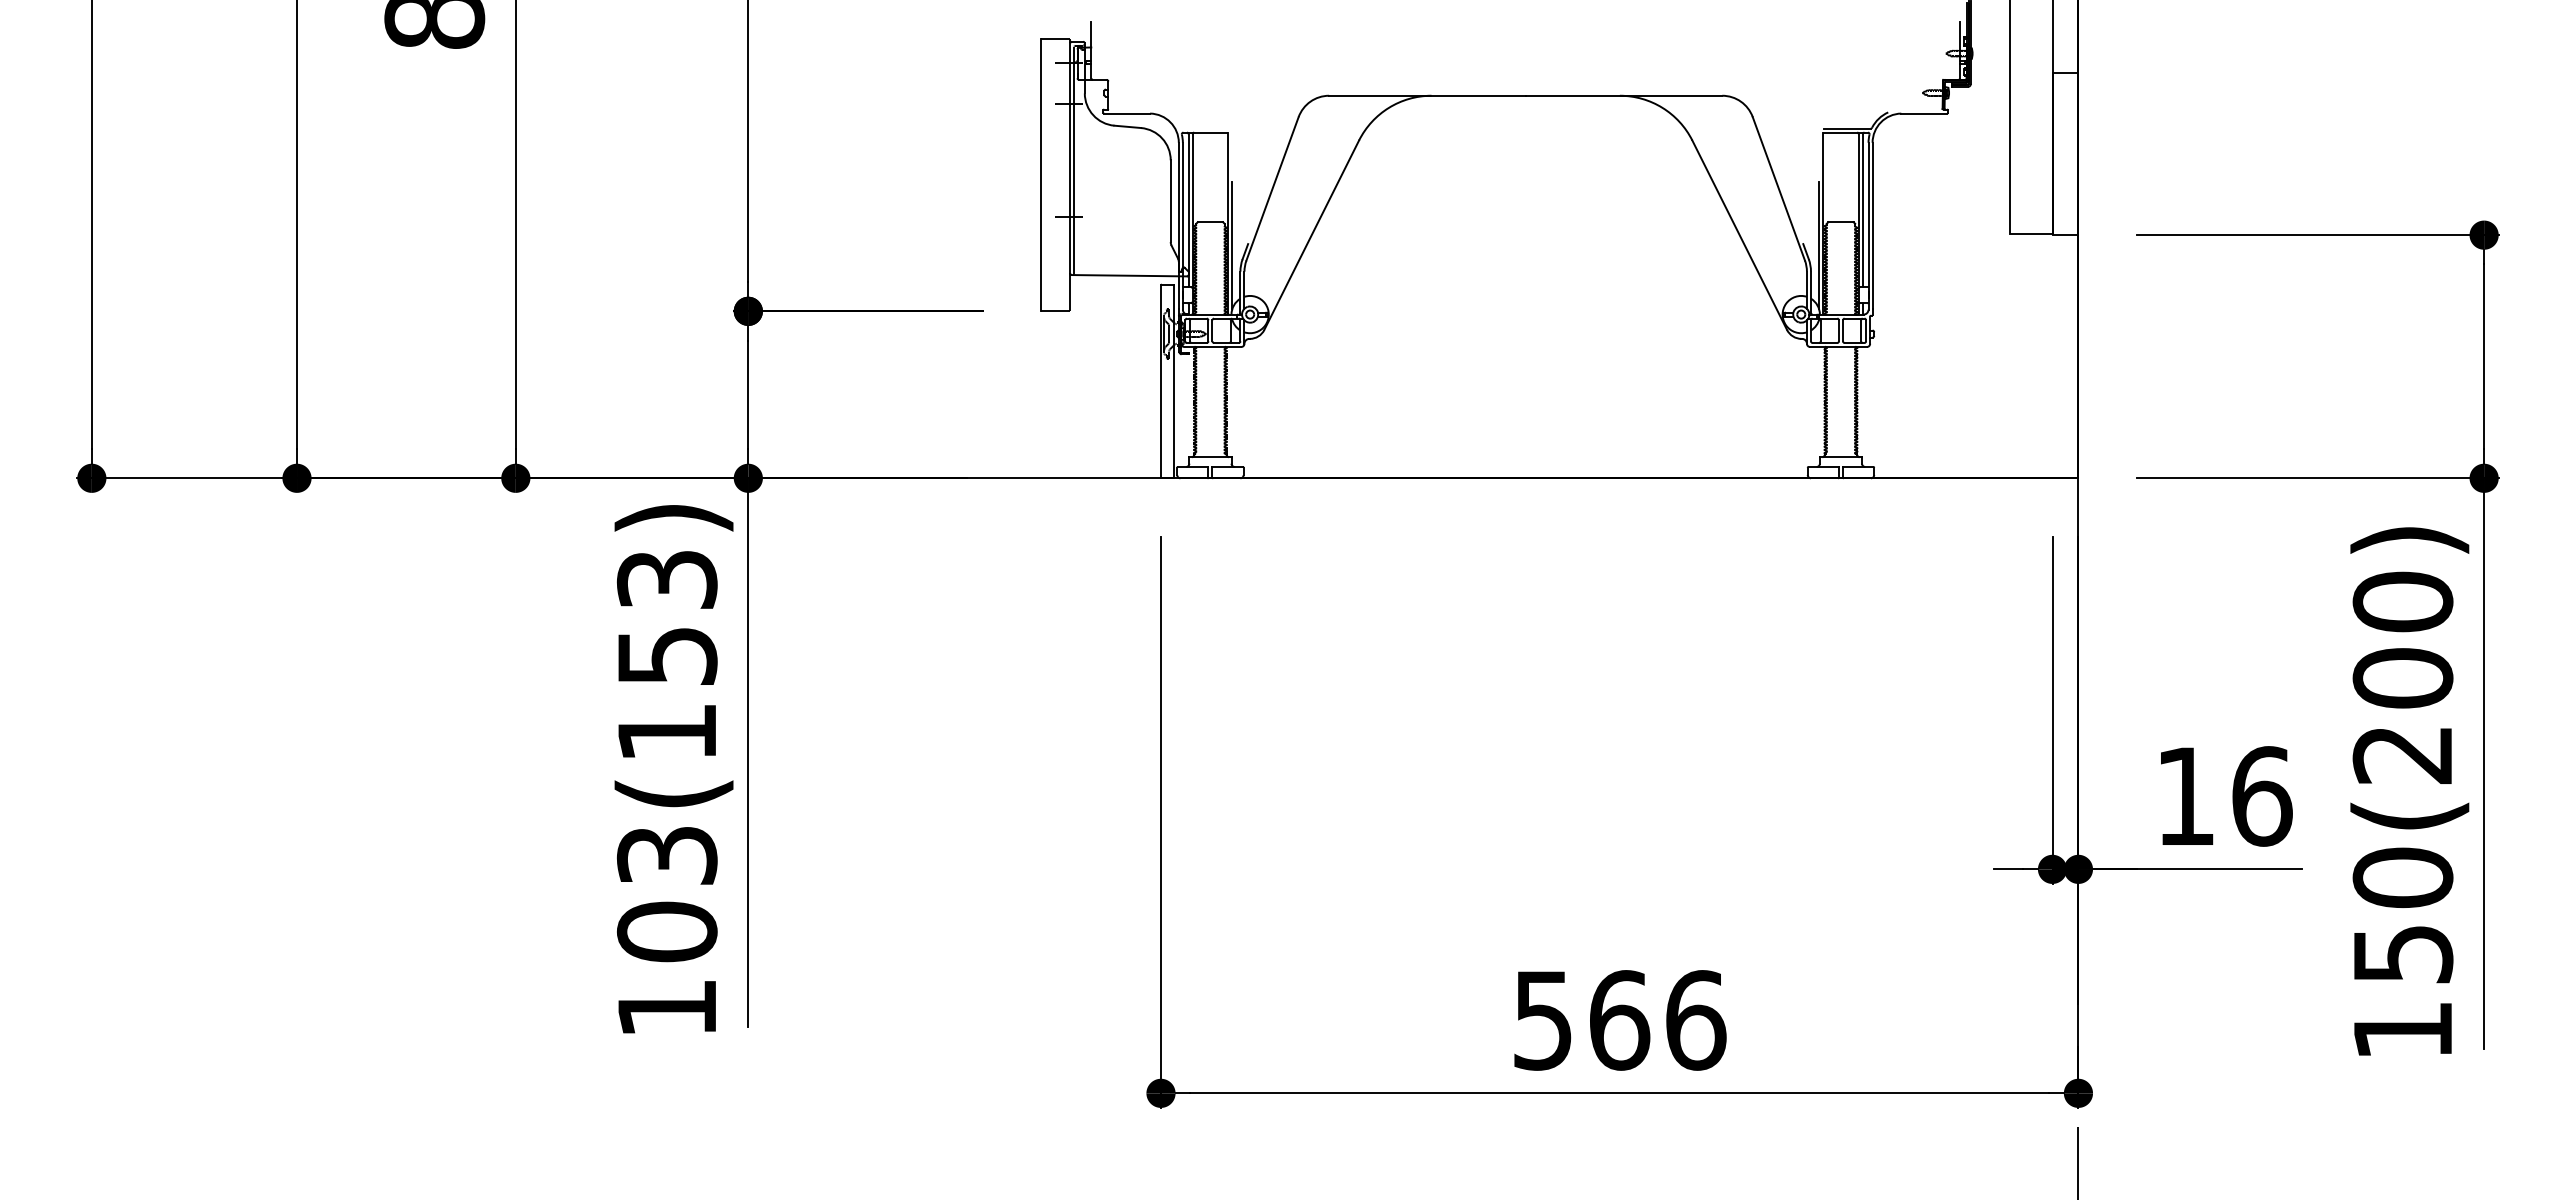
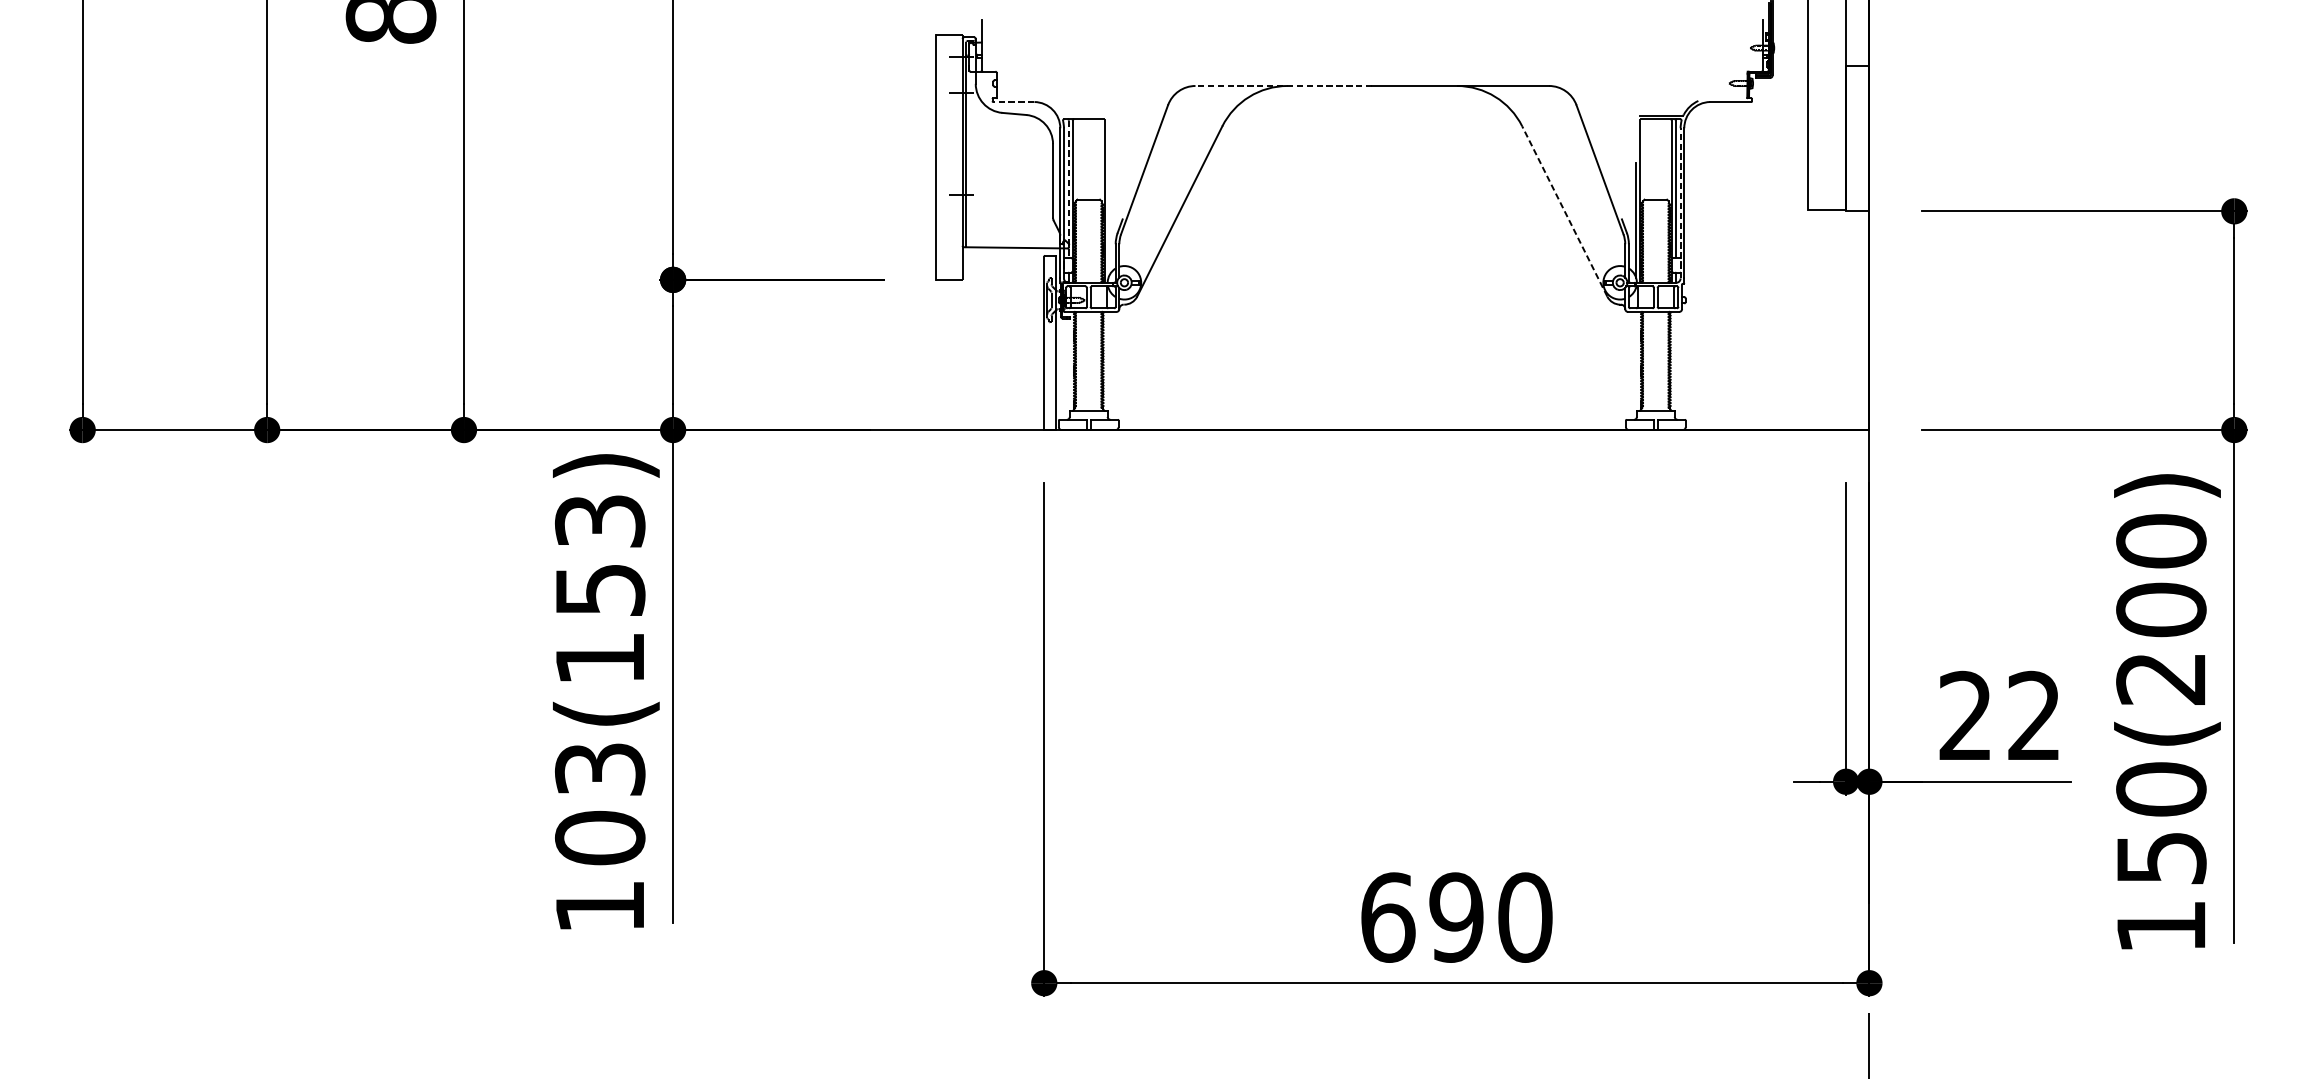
line: (1426, 95) -> (1283, 85), solid -> dashed
line: (1127, 113) -> (1014, 101), solid -> dashed
line: (1188, 210) -> (1069, 189), solid -> dashed
line: (1868, 225) -> (1680, 202), solid -> dashed
line: (1739, 235) -> (1564, 211), solid -> dashed
line: (1232, 245) -> (1108, 220), removed
text: (2224, 796) -> (2000, 716), 16 -> 22
text: (1619, 1020) -> (1456, 917), 566 -> 690

